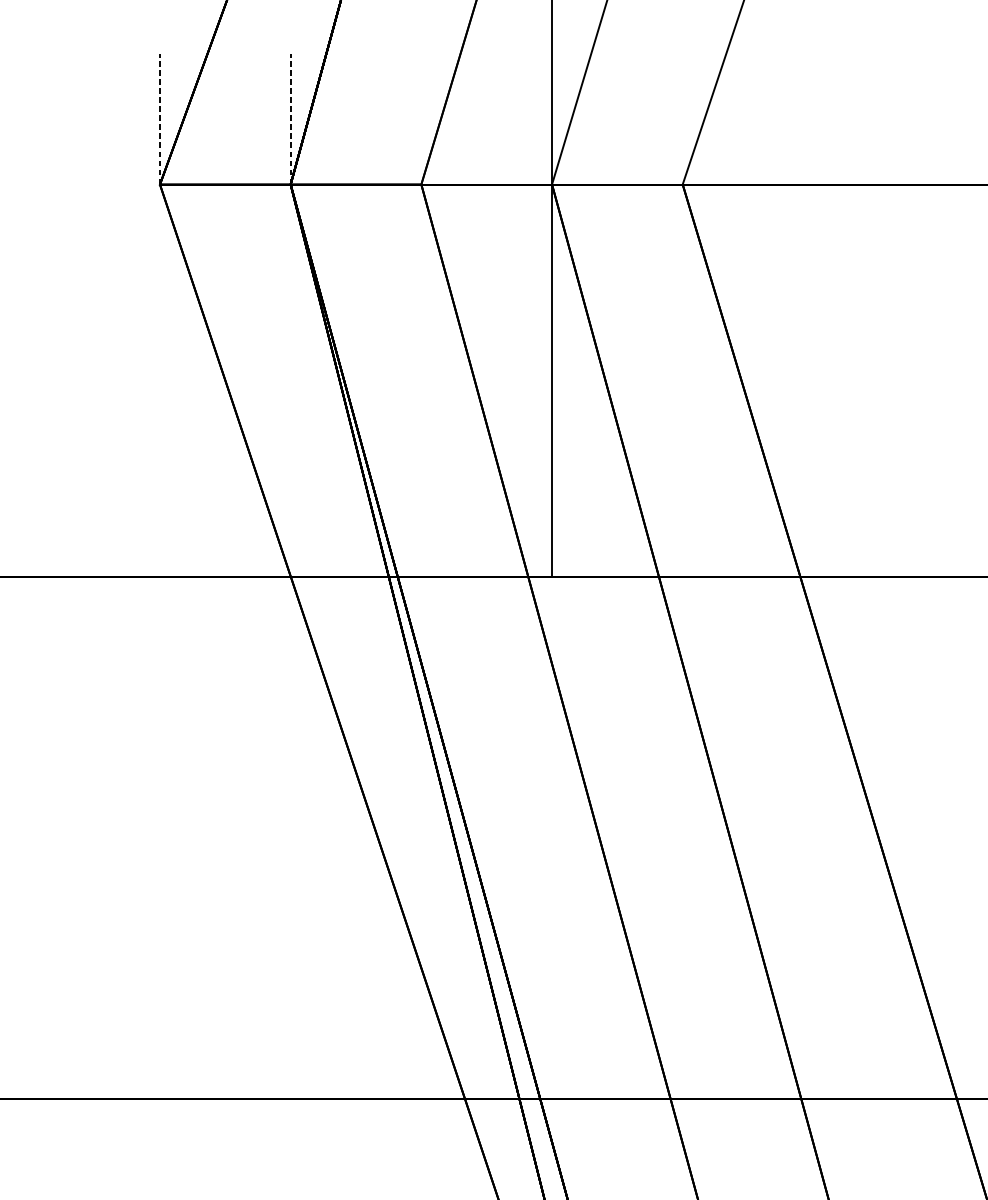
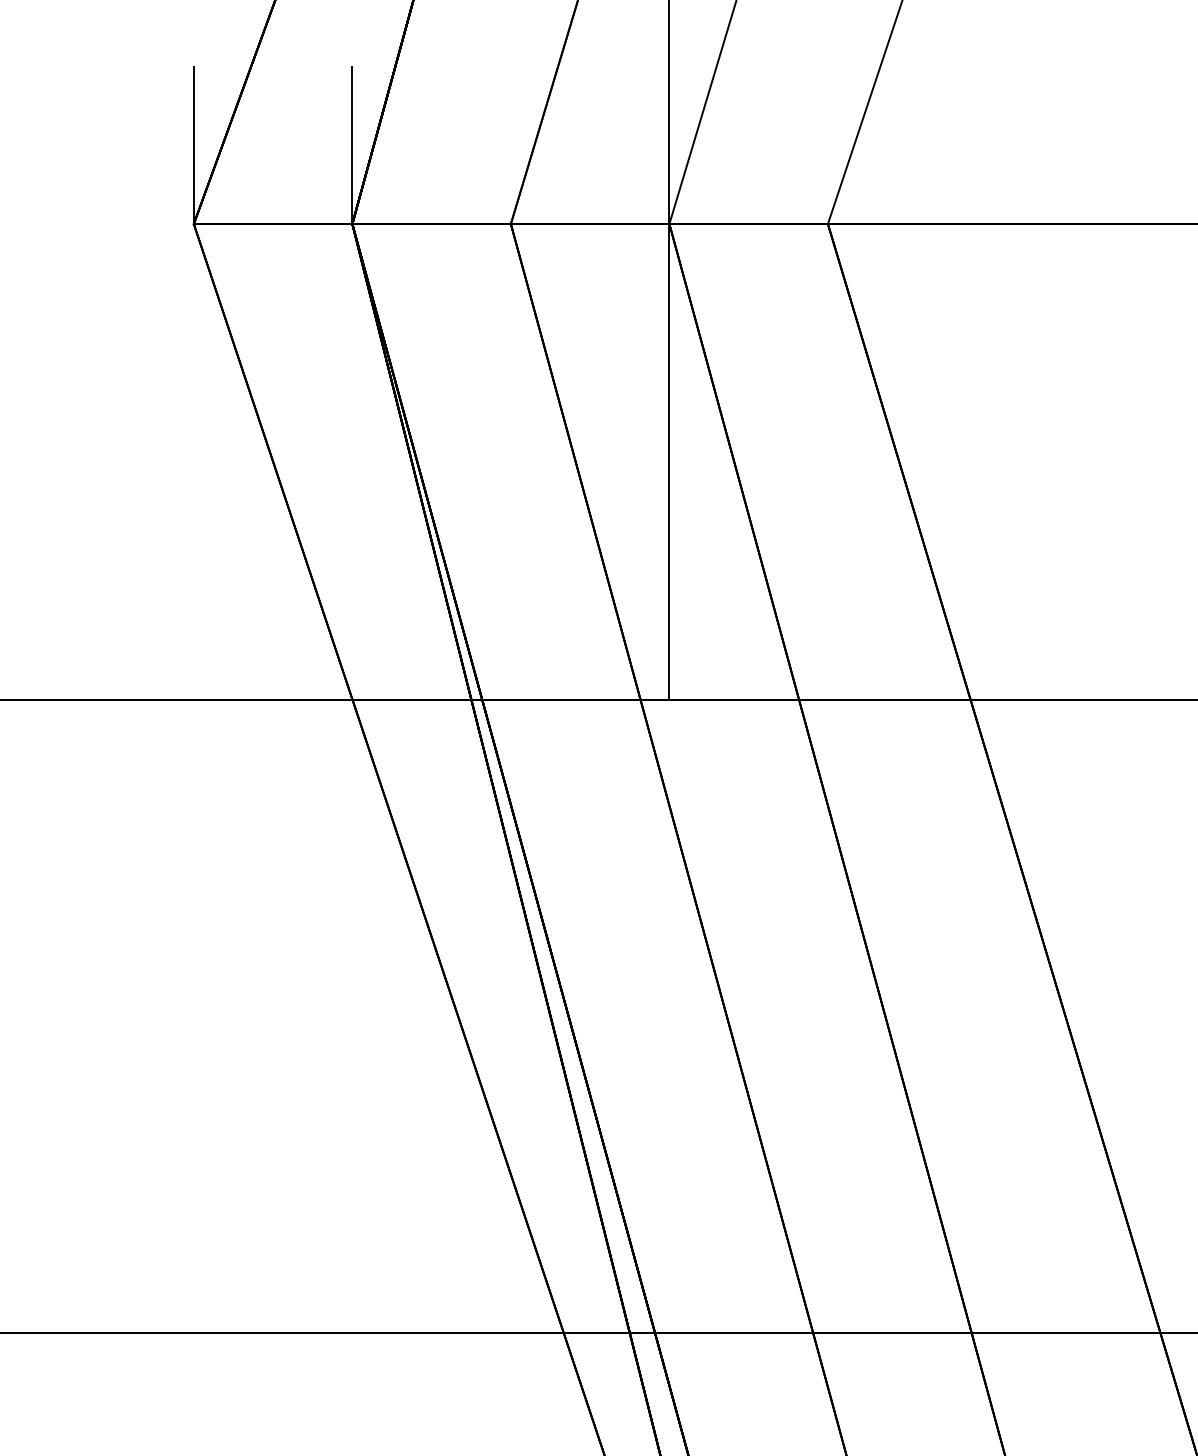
line: (159, 119) -> (193, 145), dashed -> solid
line: (290, 119) -> (352, 145), dashed -> solid

